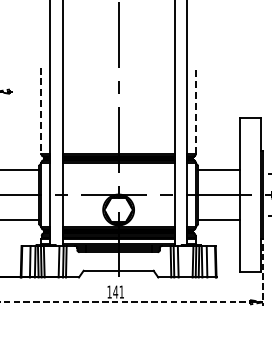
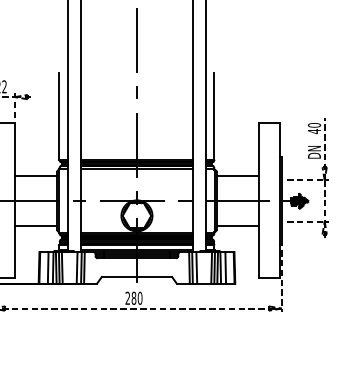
line: (195, 109) -> (214, 115), dashed -> solid
line: (41, 110) -> (59, 116), dashed -> solid
text: (115, 291) -> (133, 297), 141 -> 280

